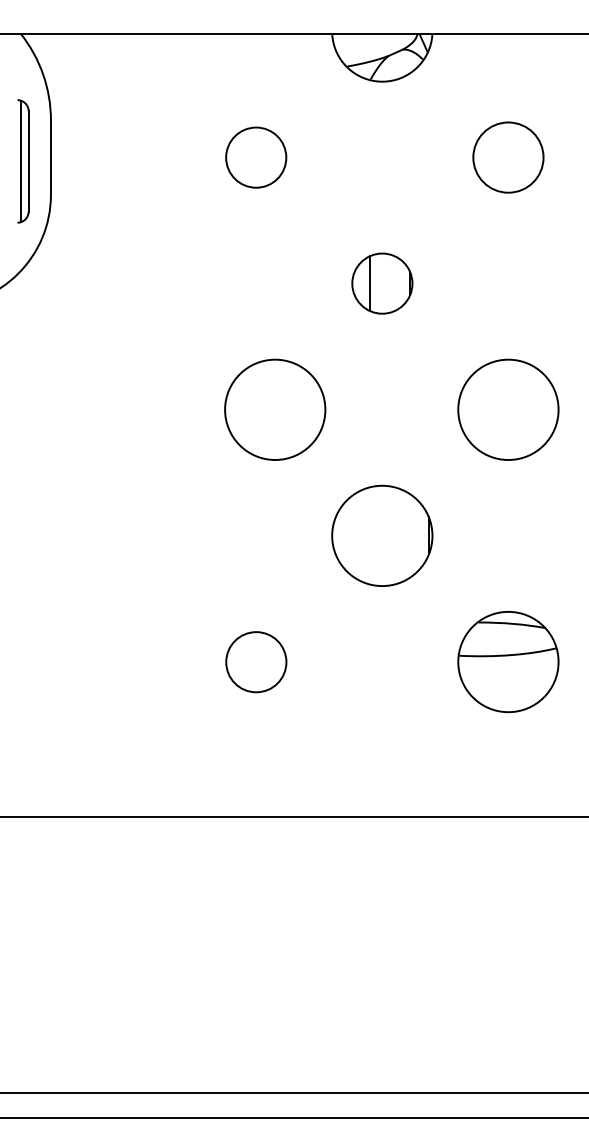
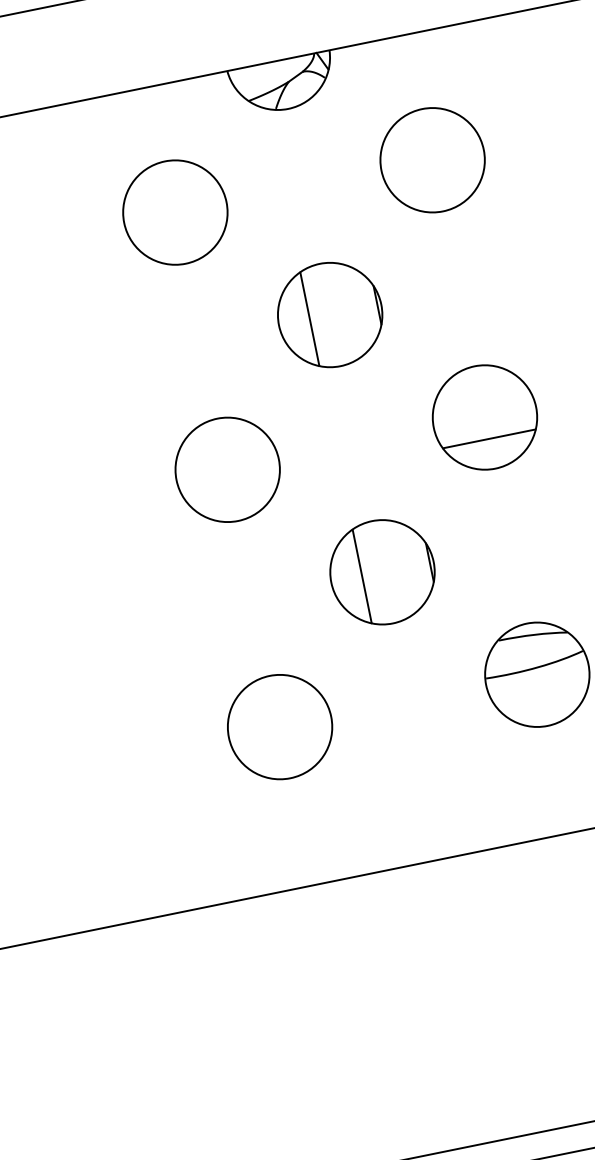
circle: (256, 157) -> (175, 212), size x1.67
circle: (508, 157) -> (432, 160), size x1.43
part: (382, 283) -> (330, 314), size x1.67
circle: (275, 409) -> (227, 469), moved
line: (508, 430) -> (489, 438), added
line: (362, 535) -> (362, 575), added
circle: (256, 662) -> (280, 727), size x1.67

